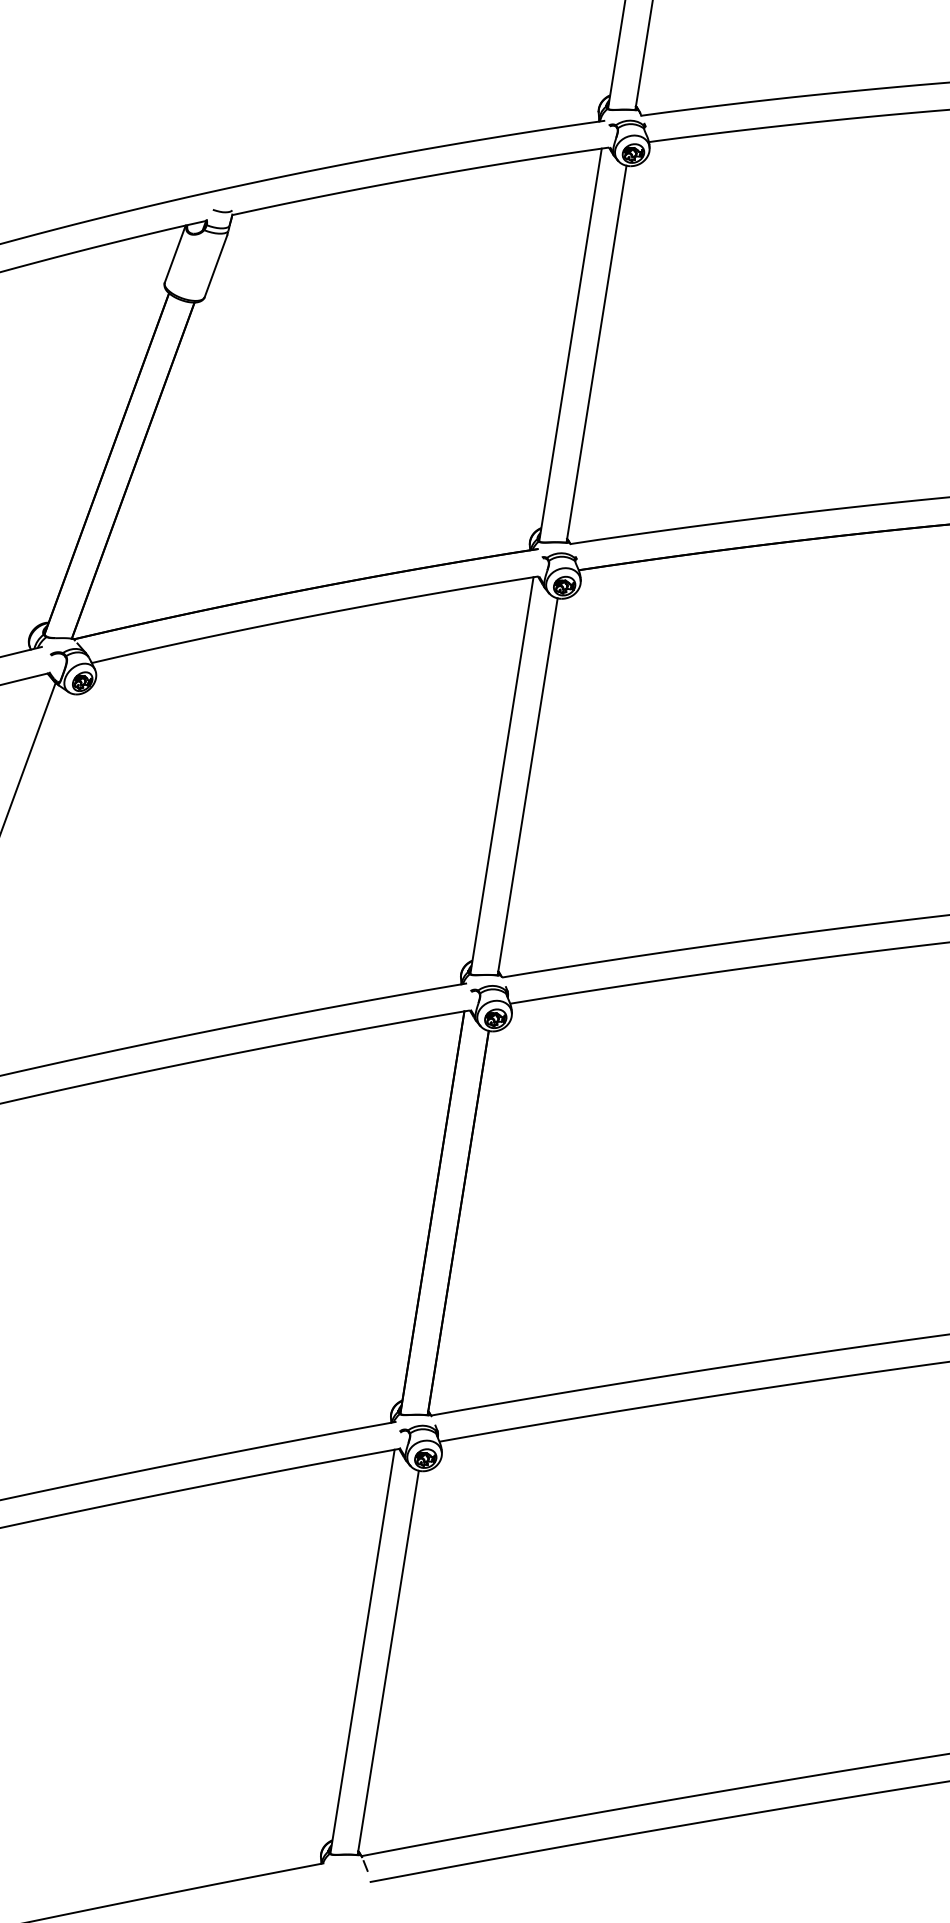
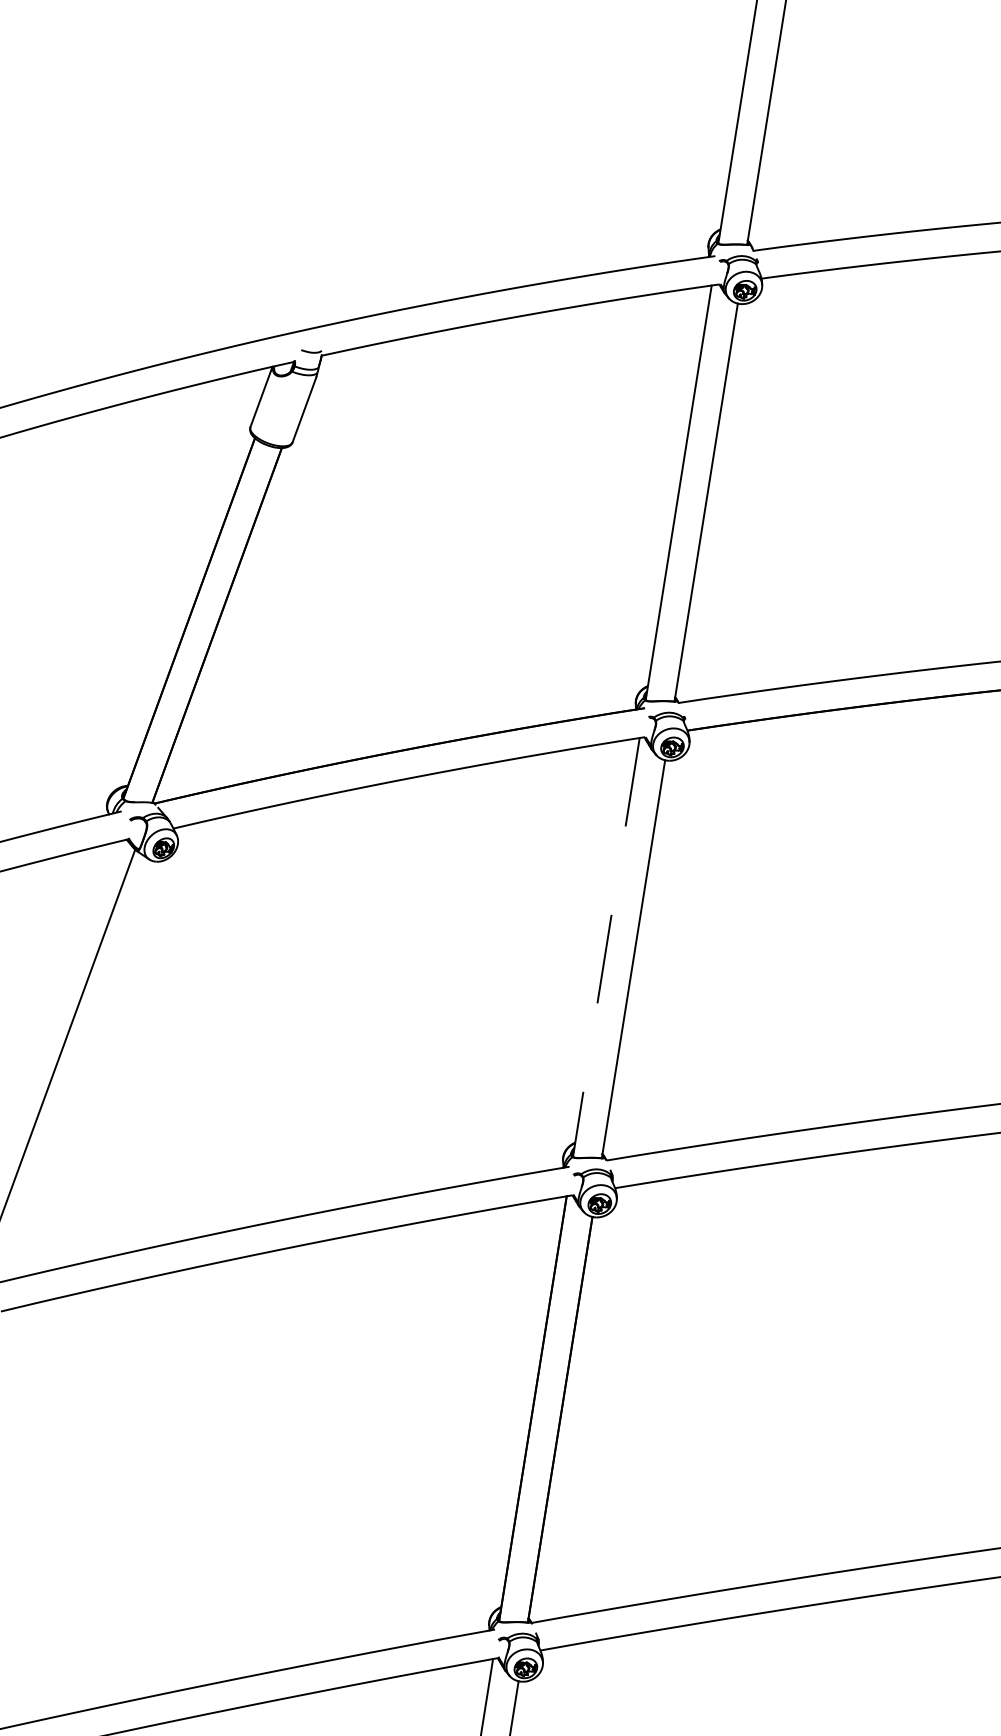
line: (501, 775) -> (605, 947), solid -> dashed

